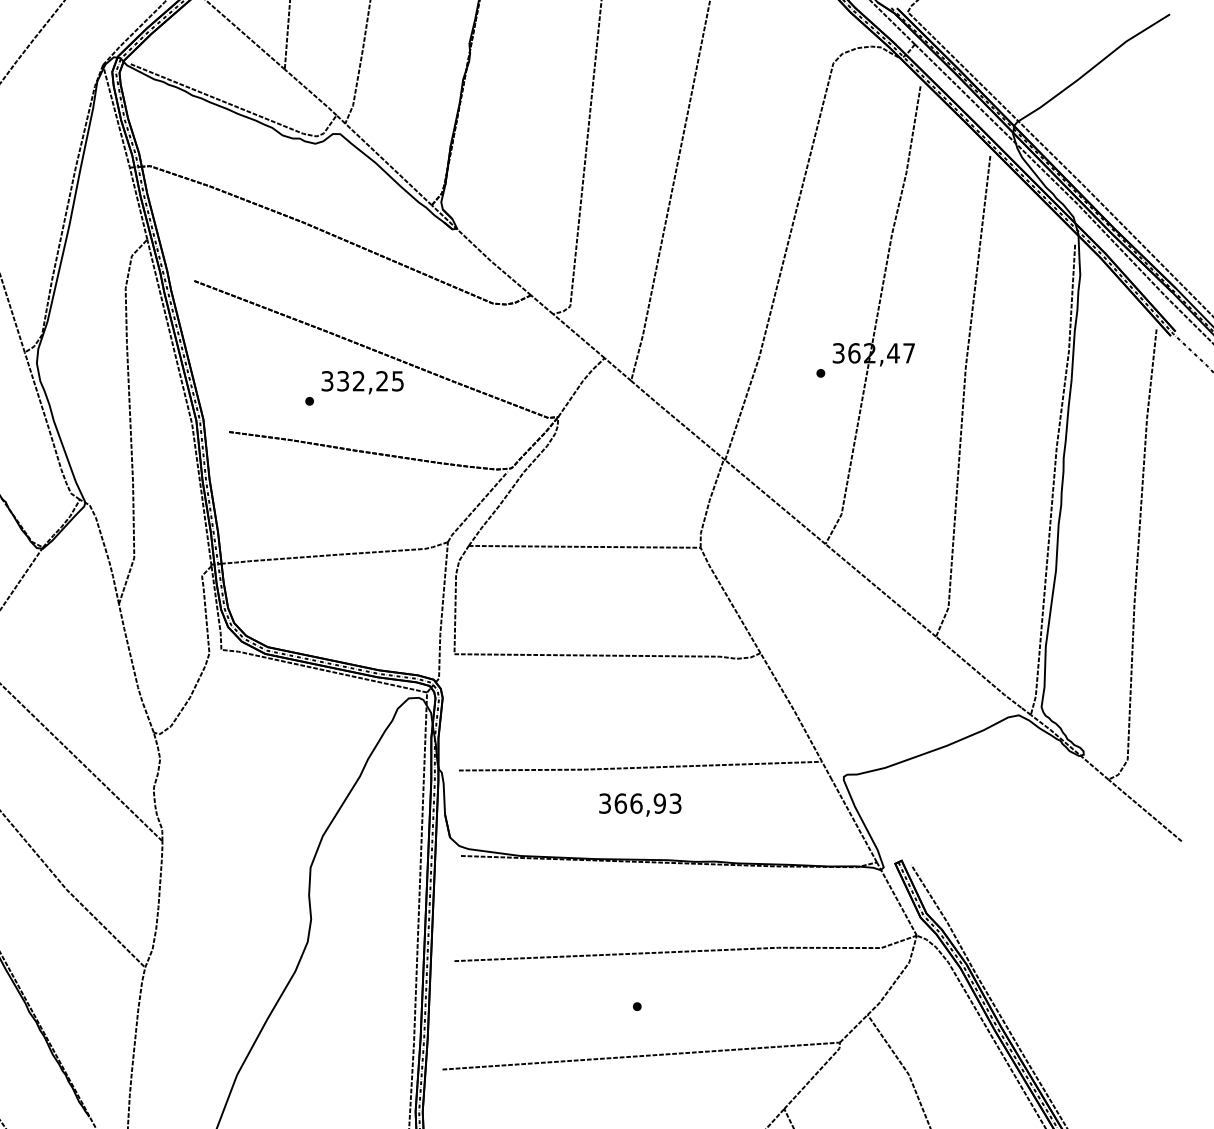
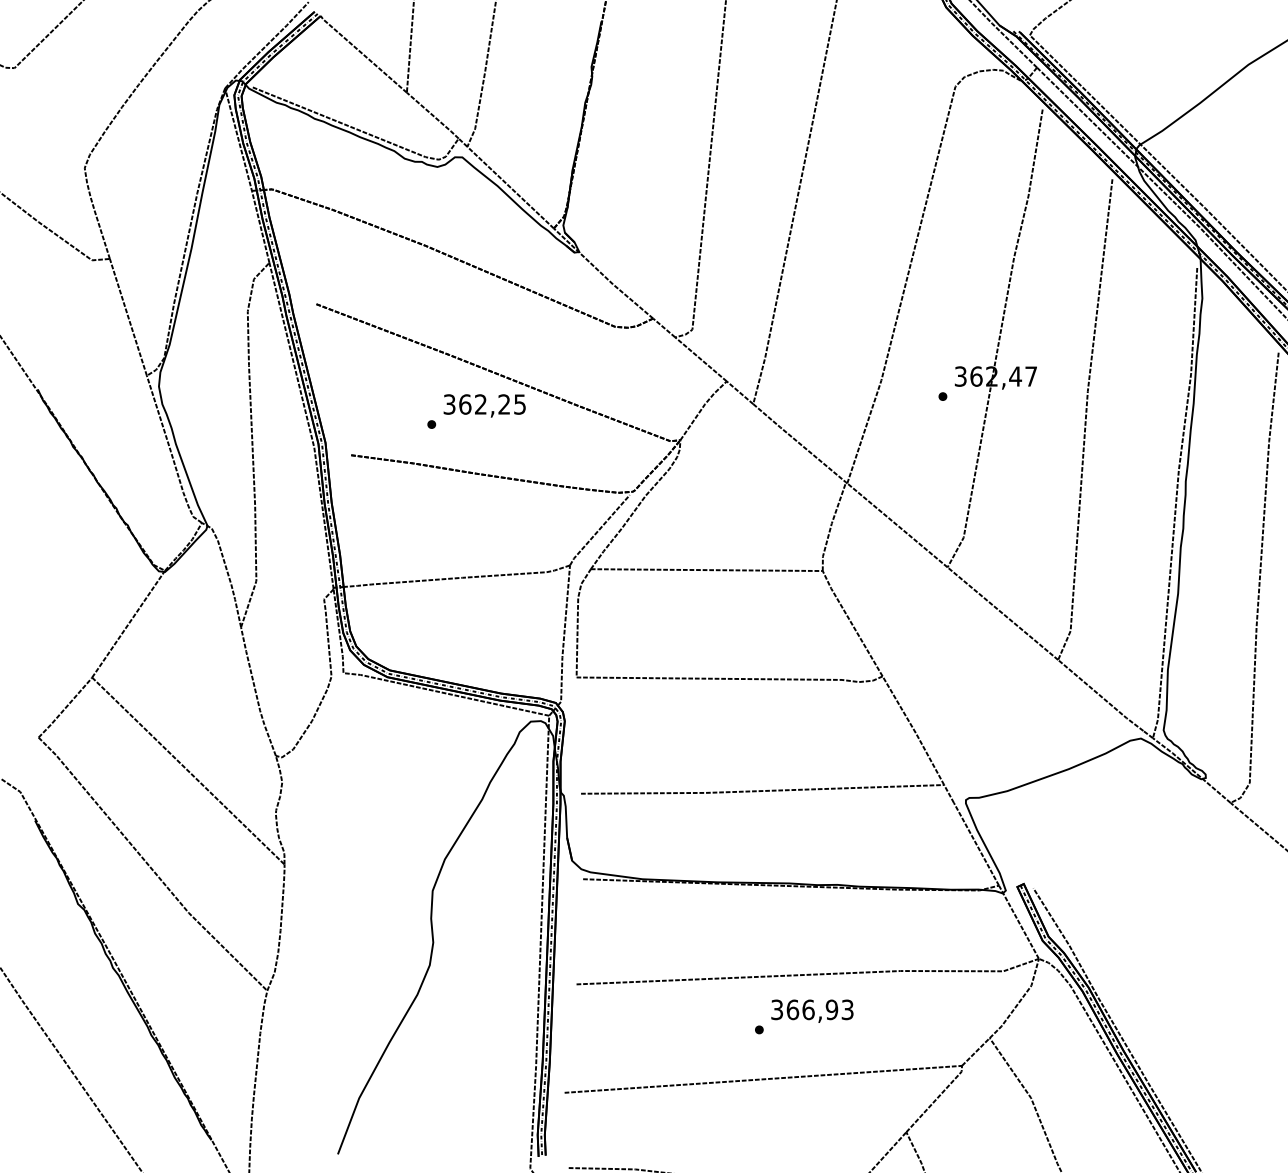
text: (343, 381) -> (465, 404), 332,25 -> 362,25
text: (640, 804) -> (812, 1010), moved

